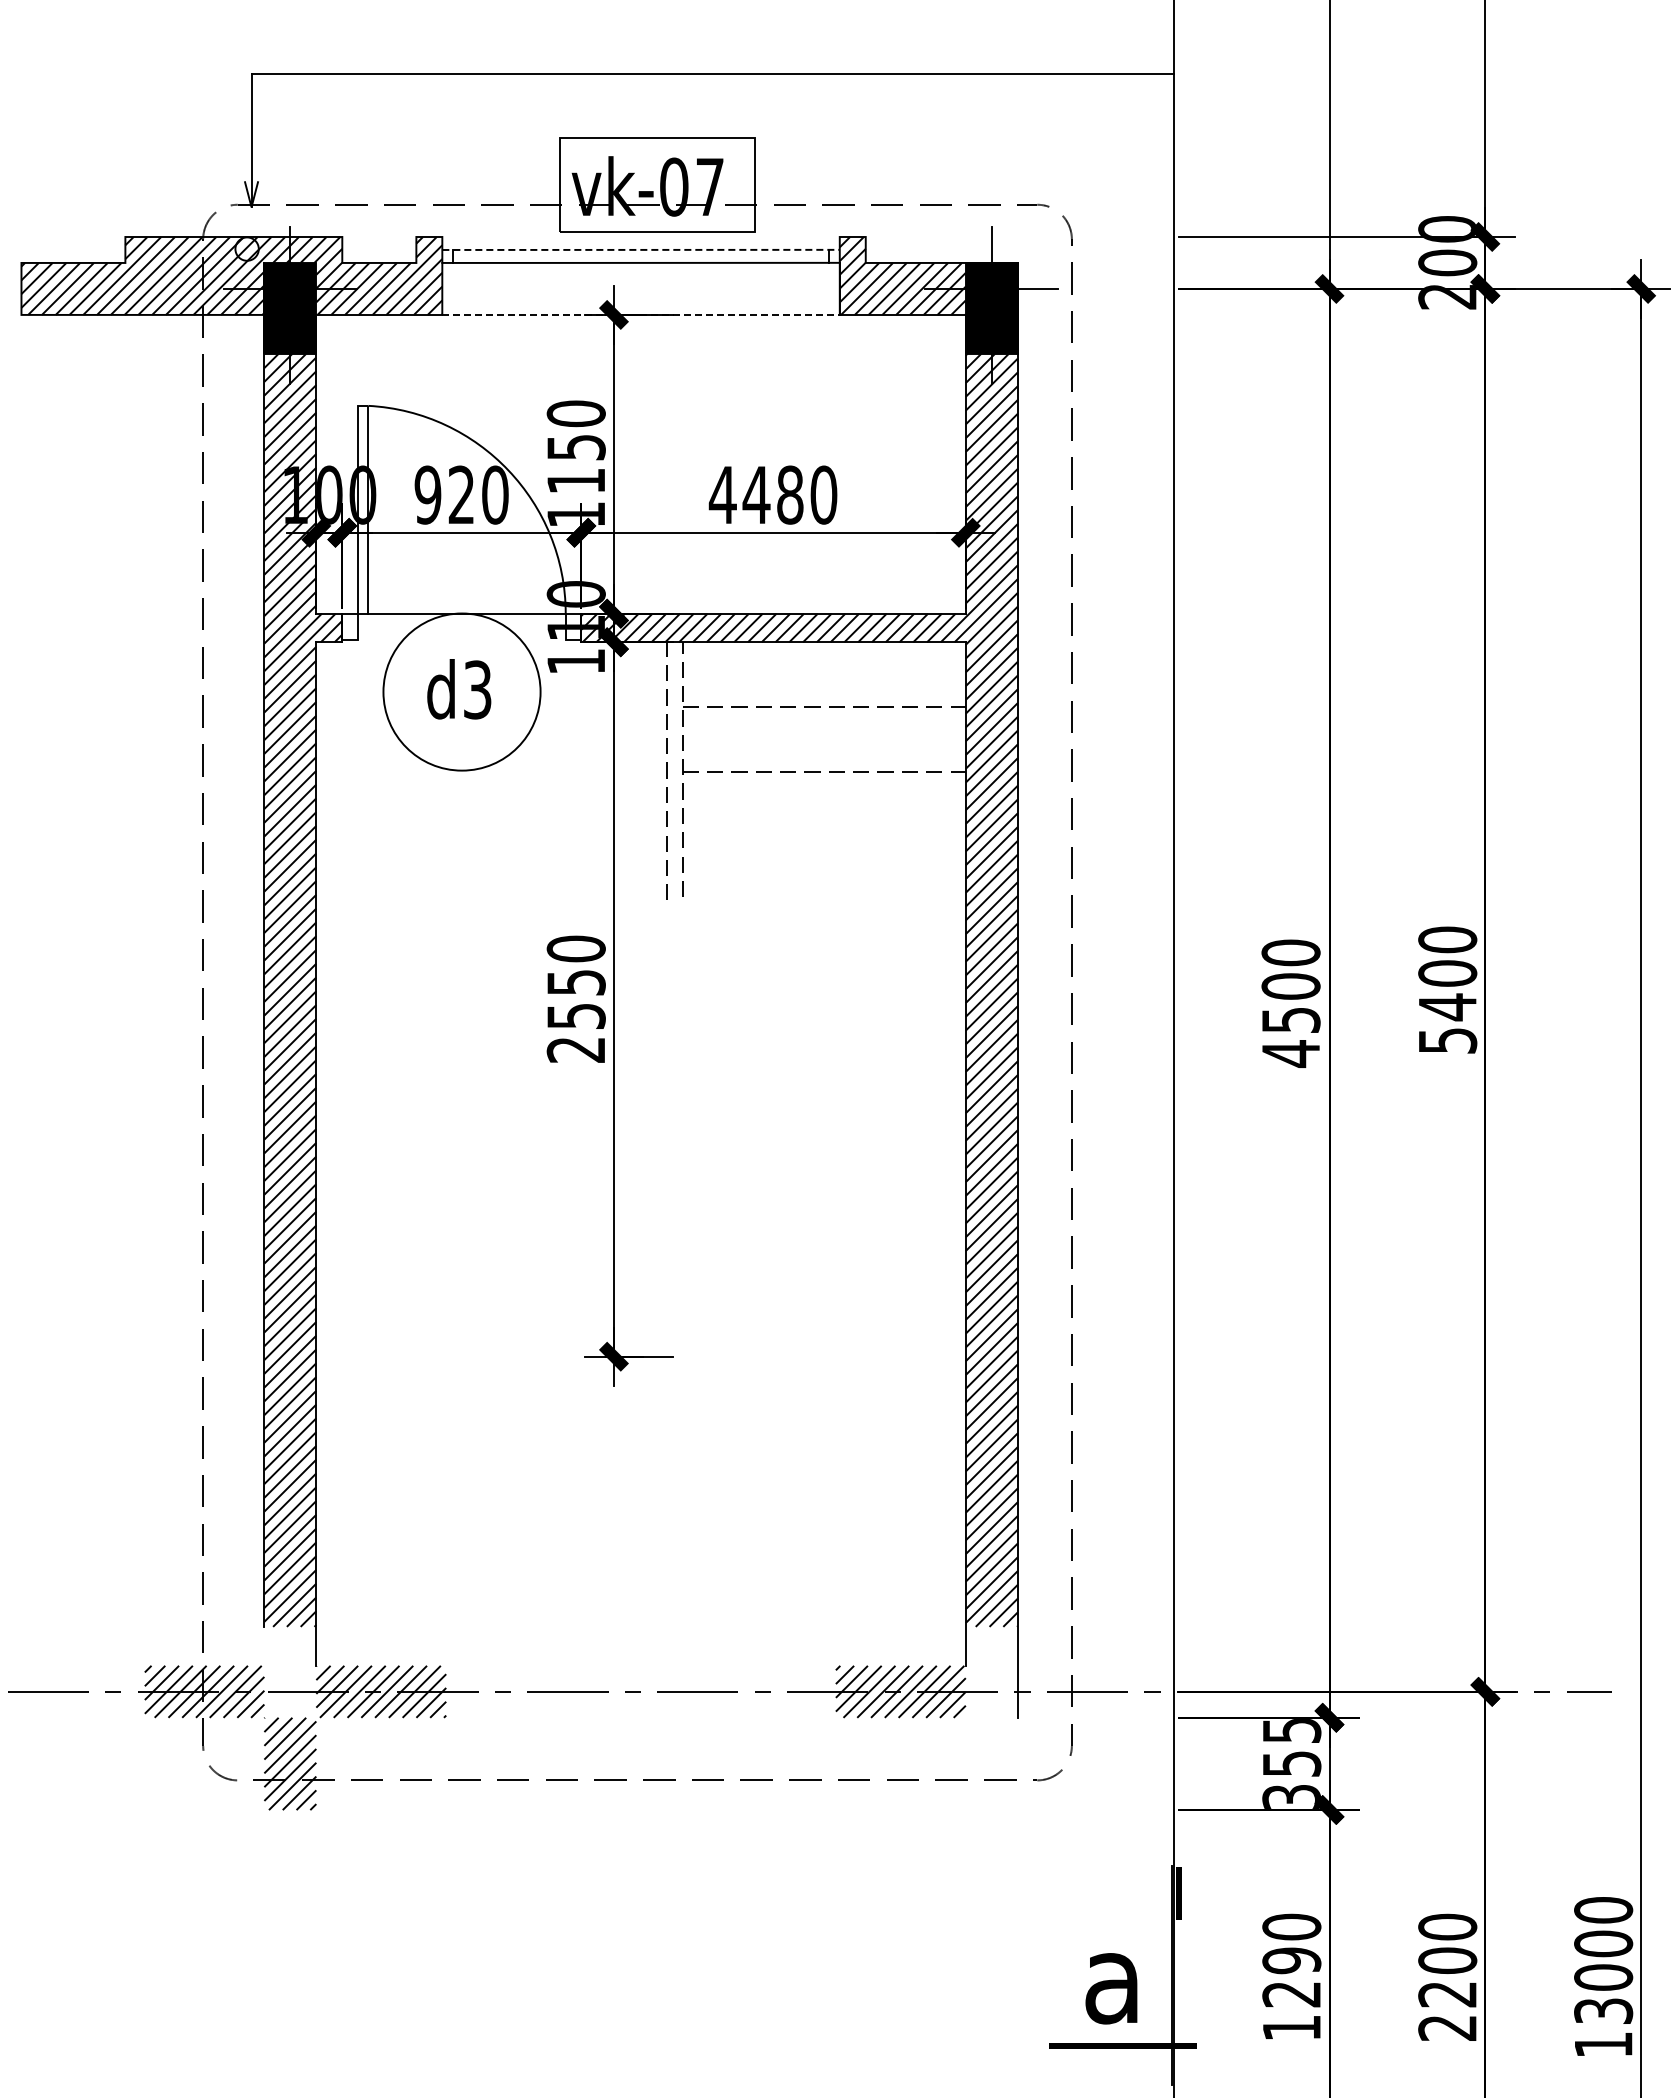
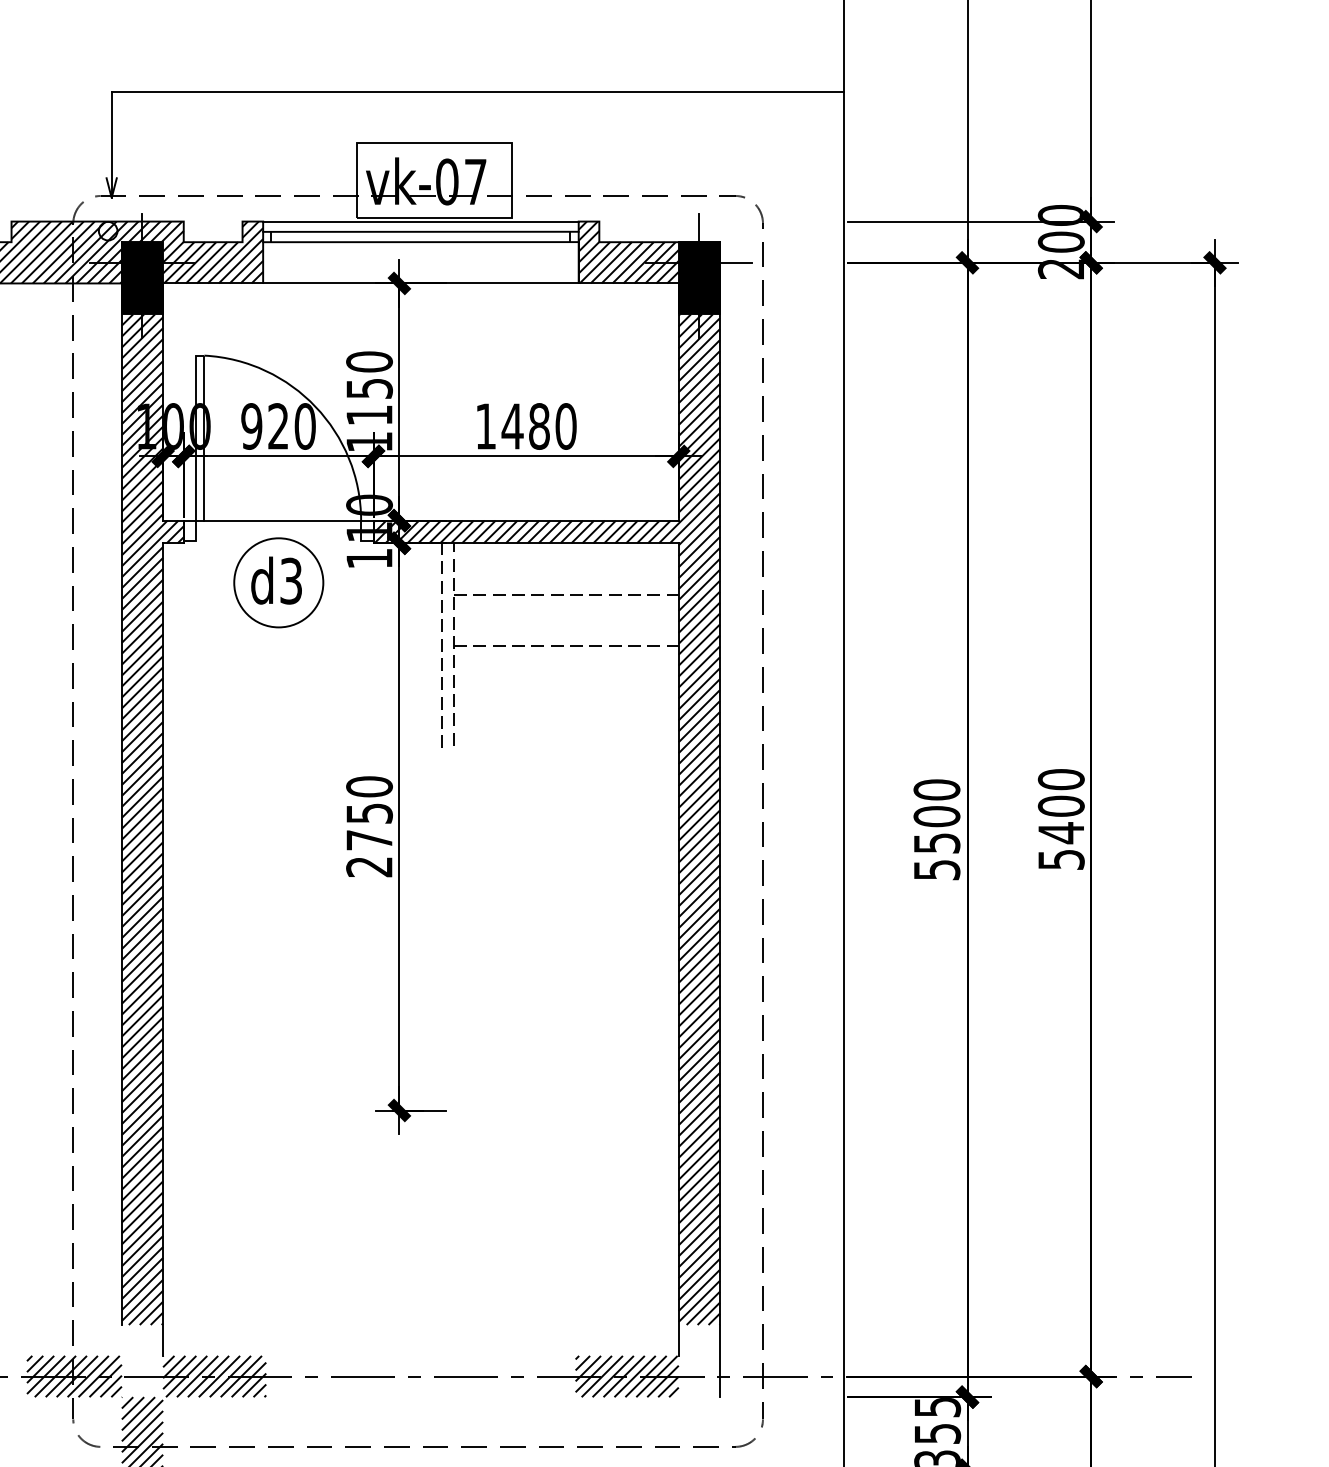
line: (640, 237) -> (420, 221), added
line: (641, 249) -> (421, 231), dashed -> solid
line: (641, 314) -> (421, 283), dashed -> solid
text: (722, 494) -> (485, 426), 4480 -> 1480
circle: (461, 691) -> (278, 582), size x0.71
text: (576, 1016) -> (369, 840), 2550 -> 2750
text: (1291, 1053) -> (937, 869), 4500 -> 5500

